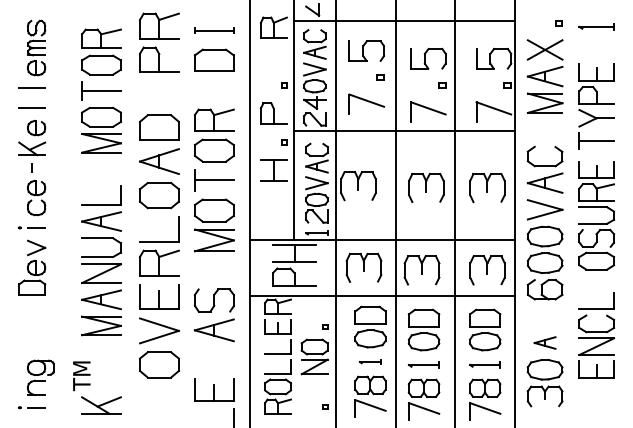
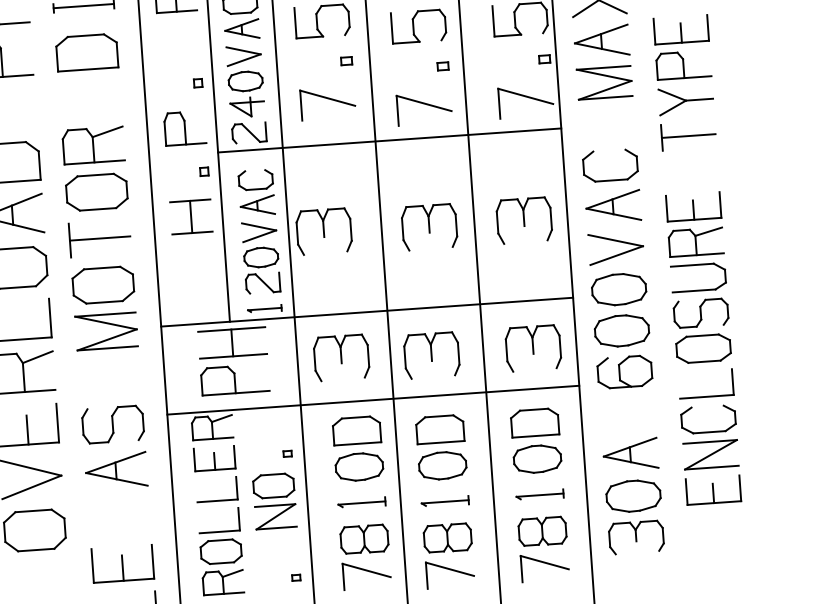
part: (596, 207) -> (697, 265), moved
part: (544, 342) -> (629, 453), size x1.67
part: (370, 361) -> (361, 502), size x1.43

